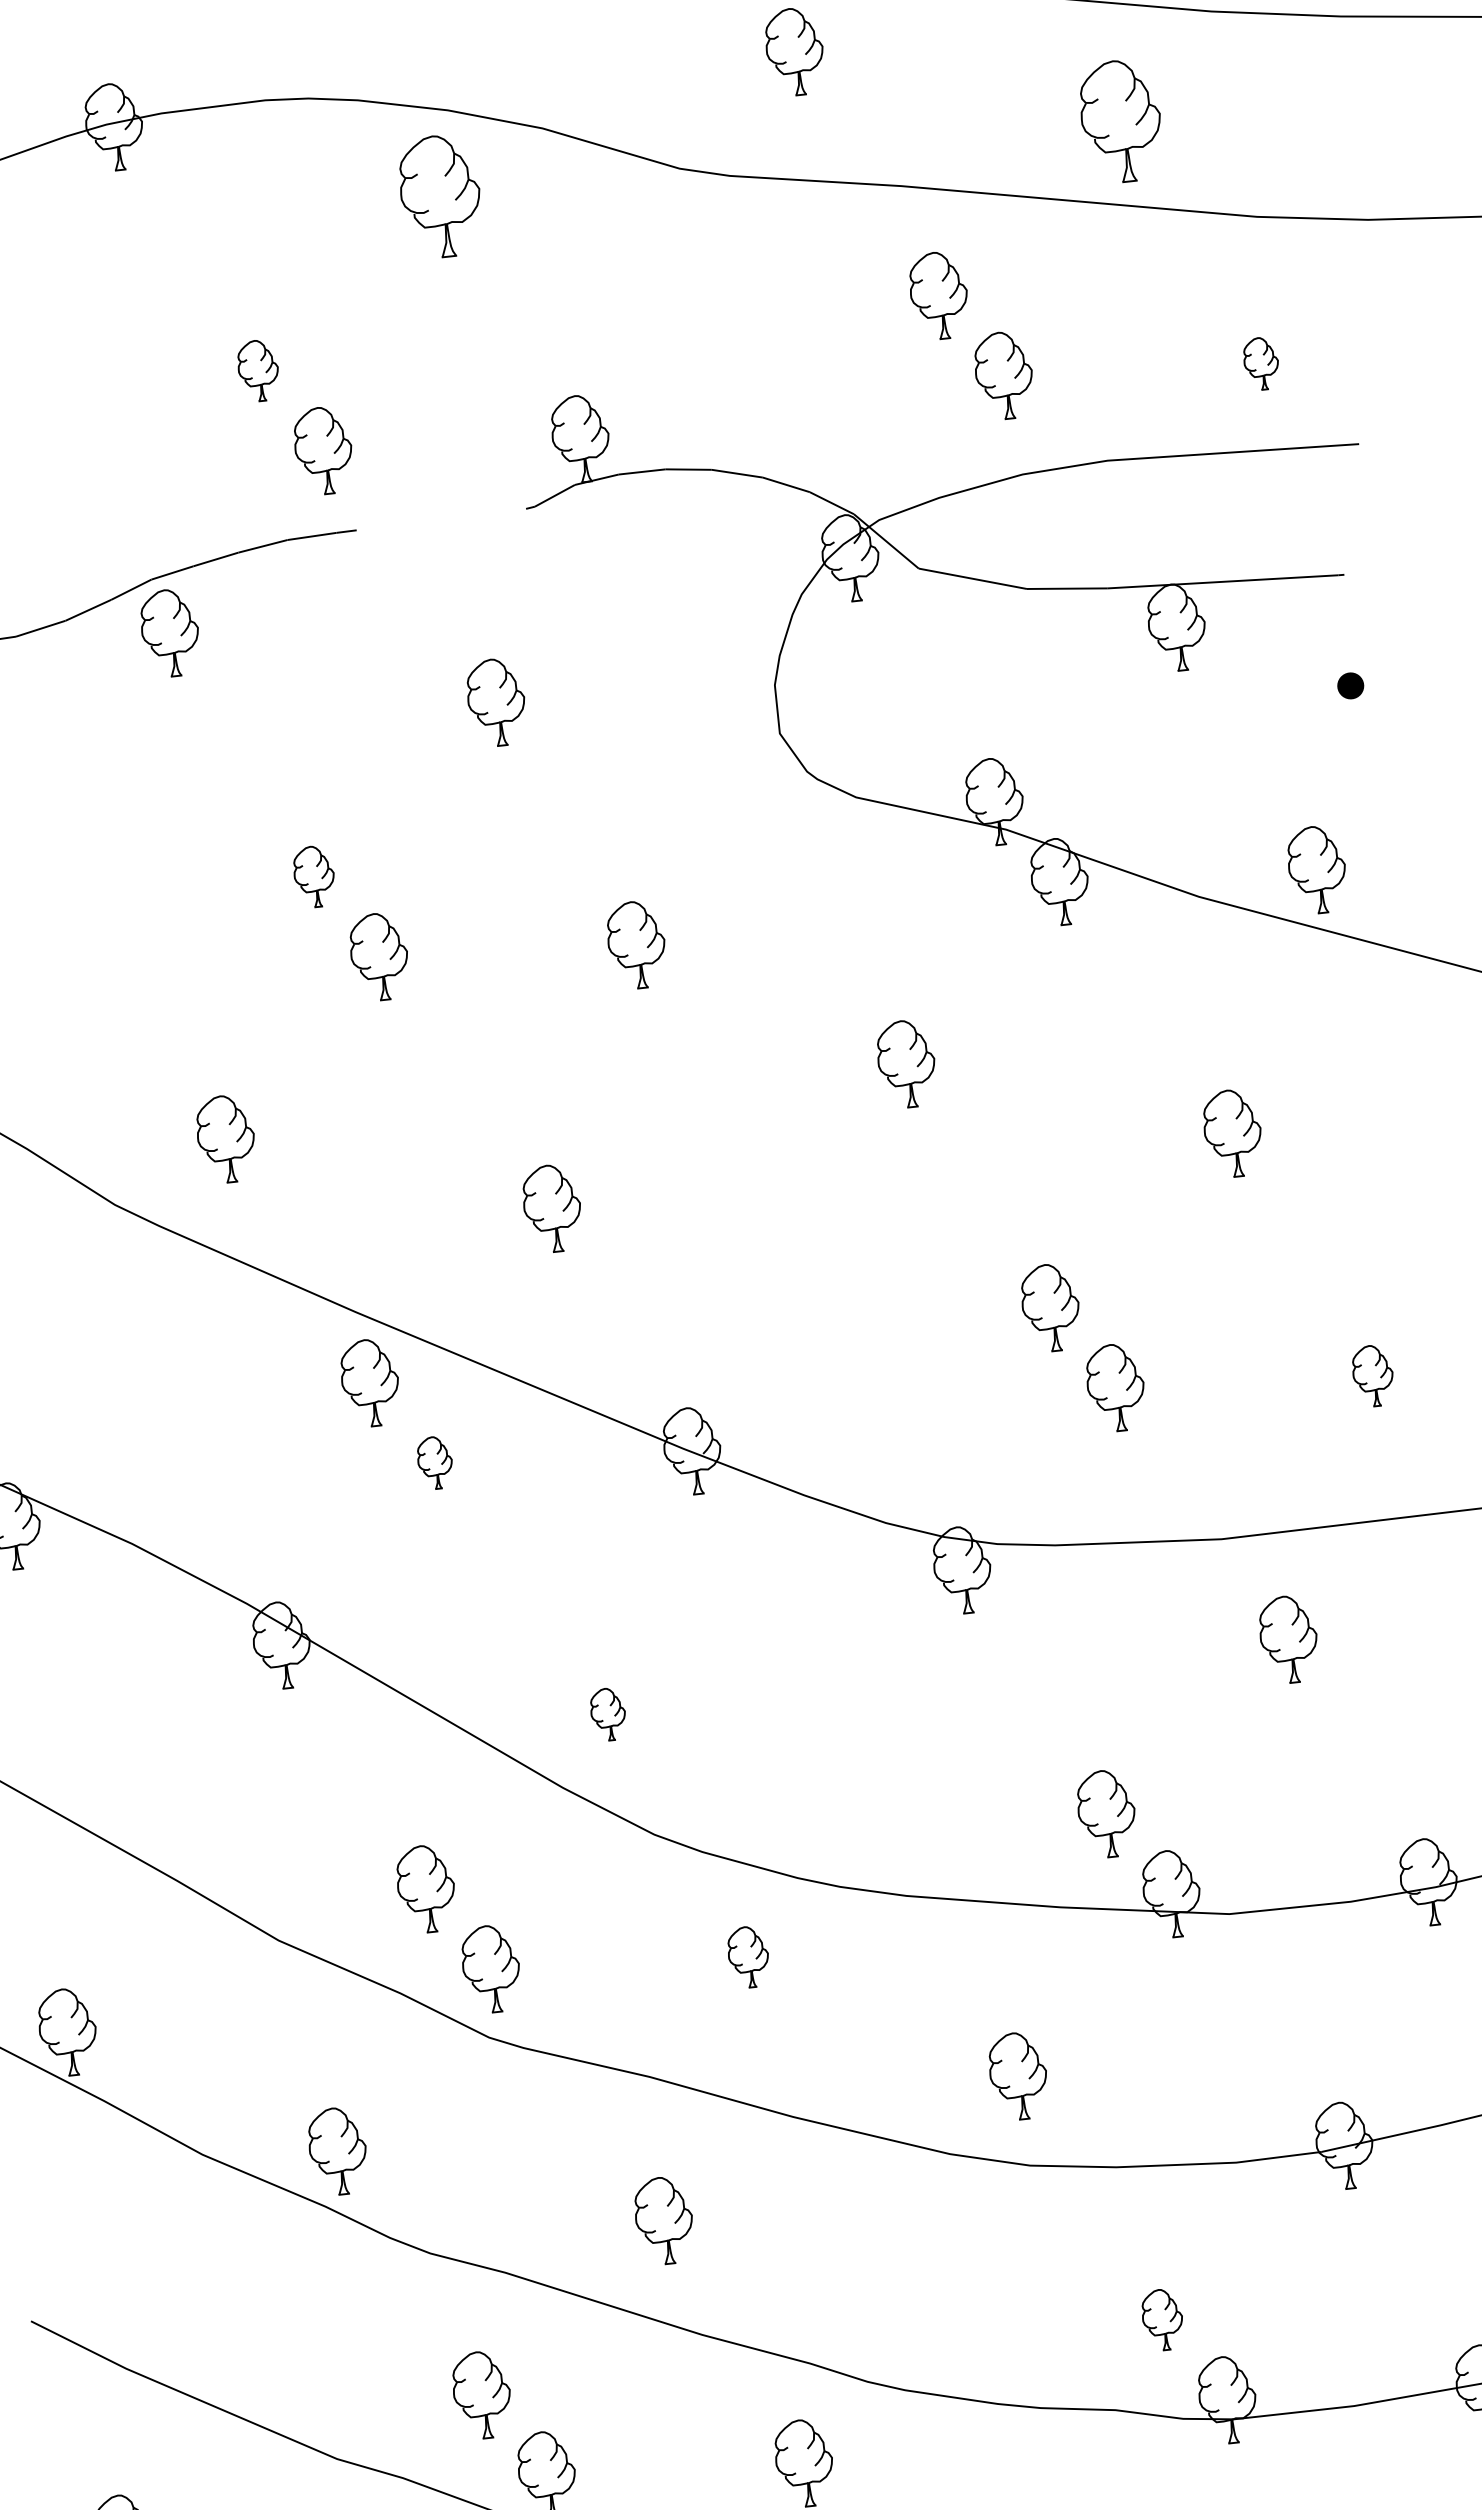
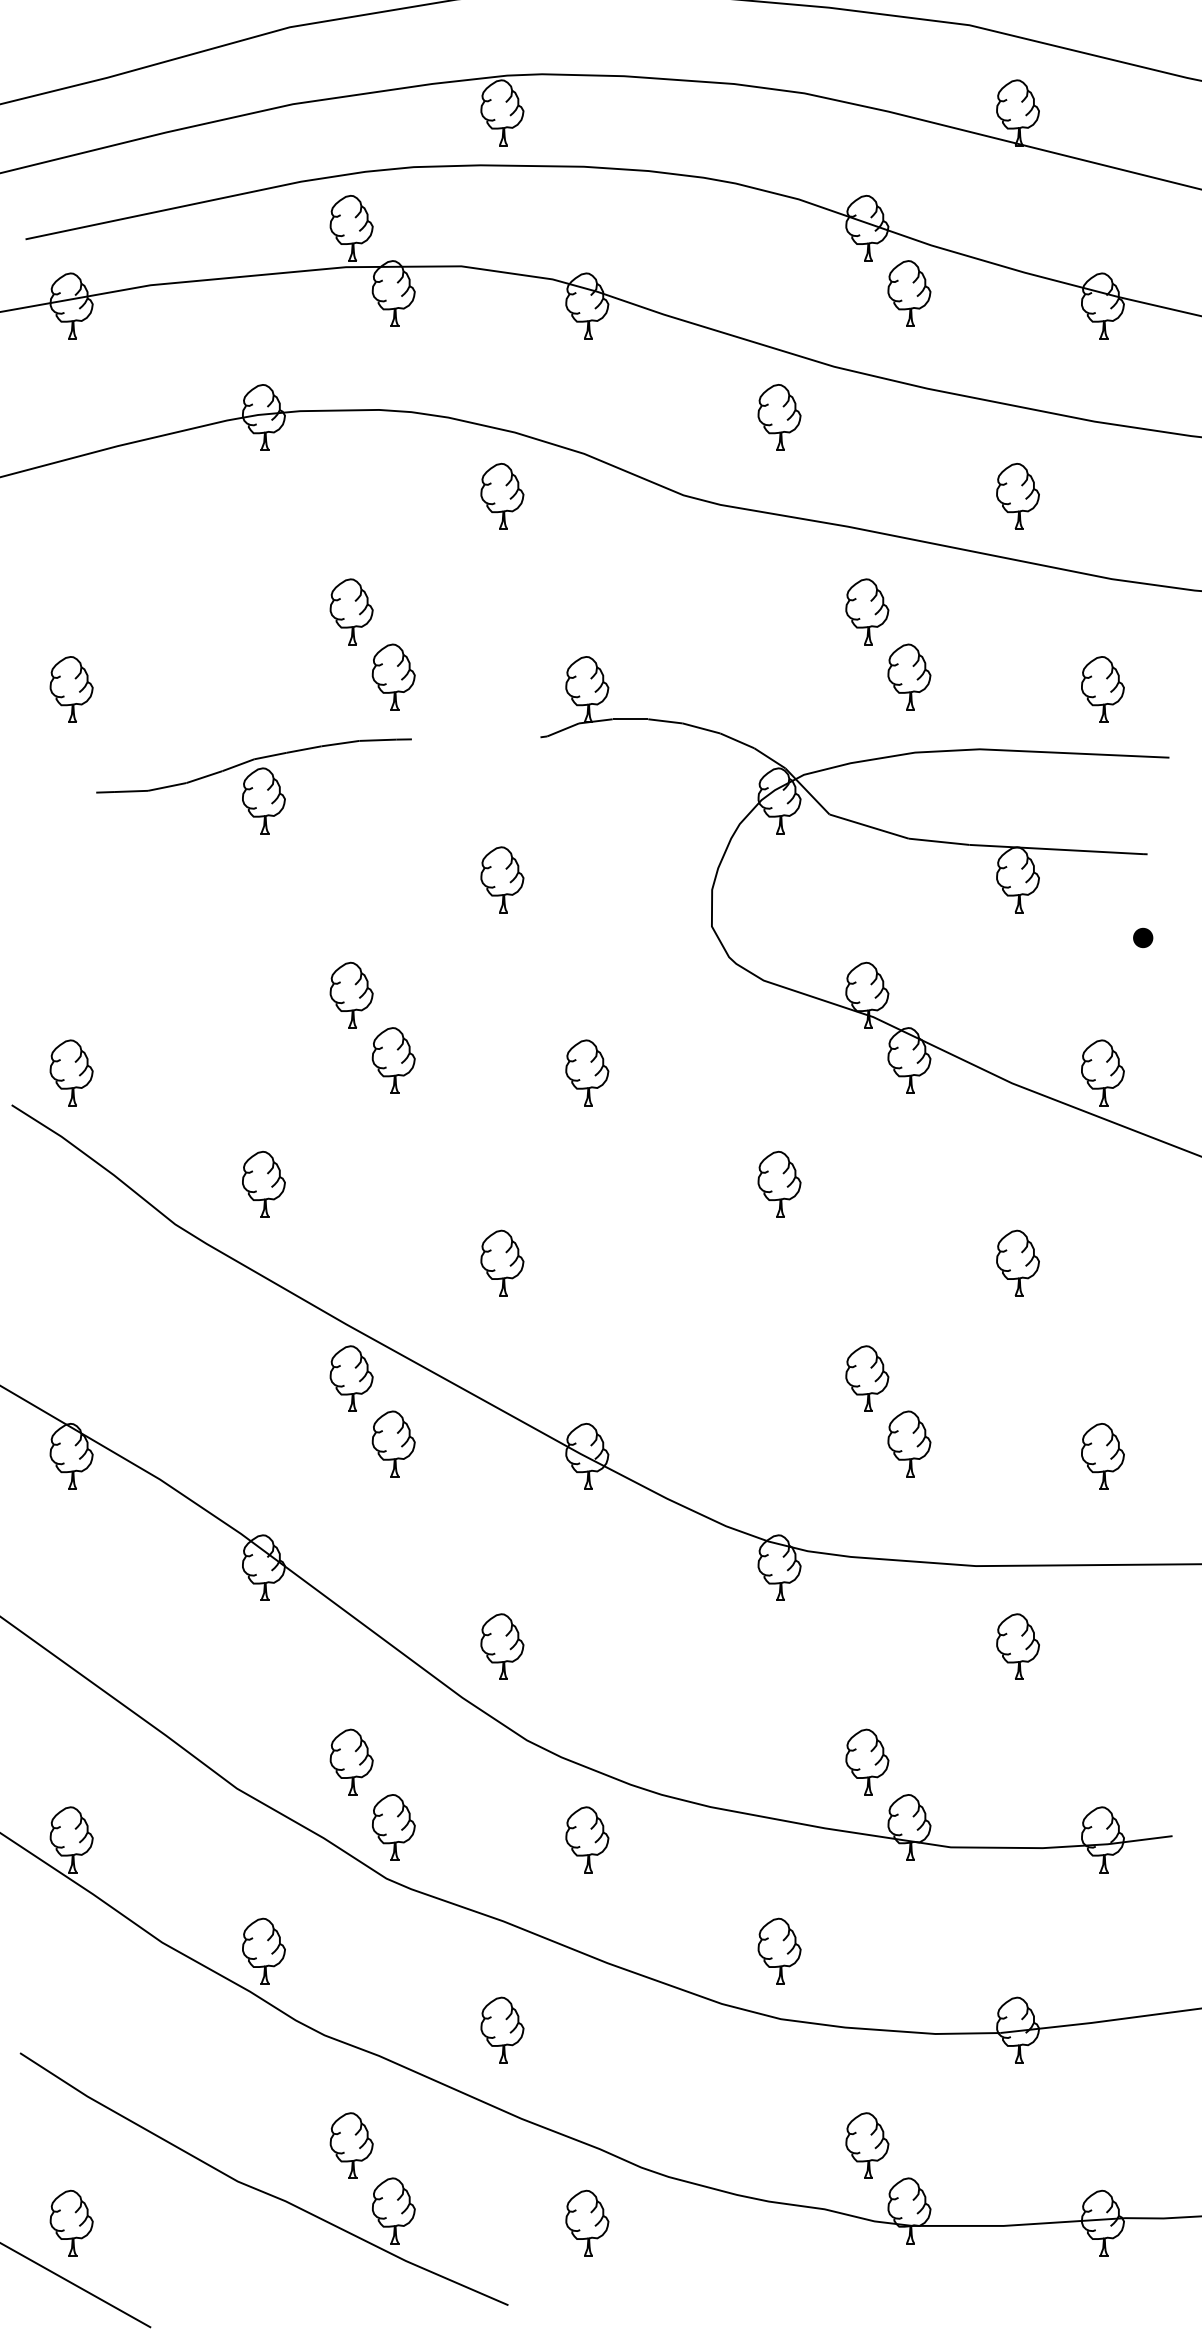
part: (1120, 121) -> (1017, 496), size x0.71
part: (440, 196) -> (502, 496), size x0.71
part: (1260, 363) -> (1102, 689), size x1.67
part: (258, 370) -> (351, 611), size x1.43
part: (314, 875) -> (351, 994), size x1.43
part: (1372, 1376) -> (1102, 1456), size x1.43
part: (434, 1462) -> (393, 1443), size x1.67
part: (608, 1714) -> (502, 1646), size x1.67
part: (748, 1956) -> (587, 1839), size x1.43
part: (1162, 2319) -> (867, 2145), size x1.43

